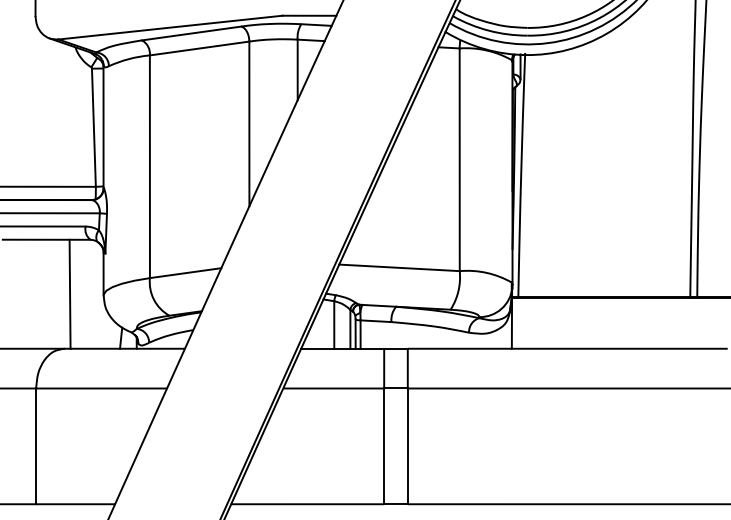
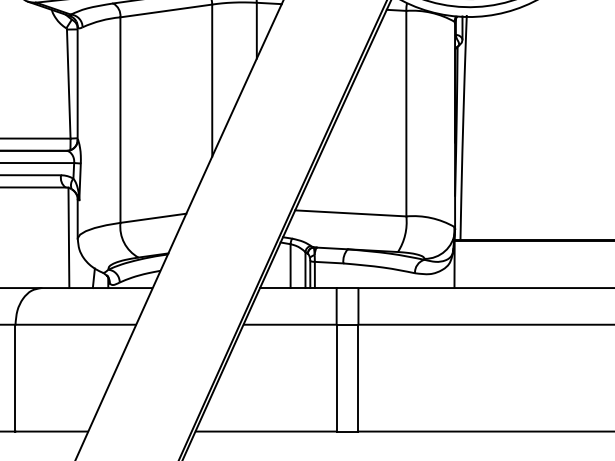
line: (69, 293) -> (68, 237), moved

